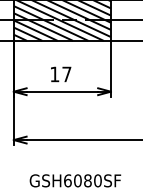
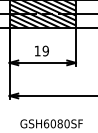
text: (66, 73) -> (45, 50), 17 -> 19

